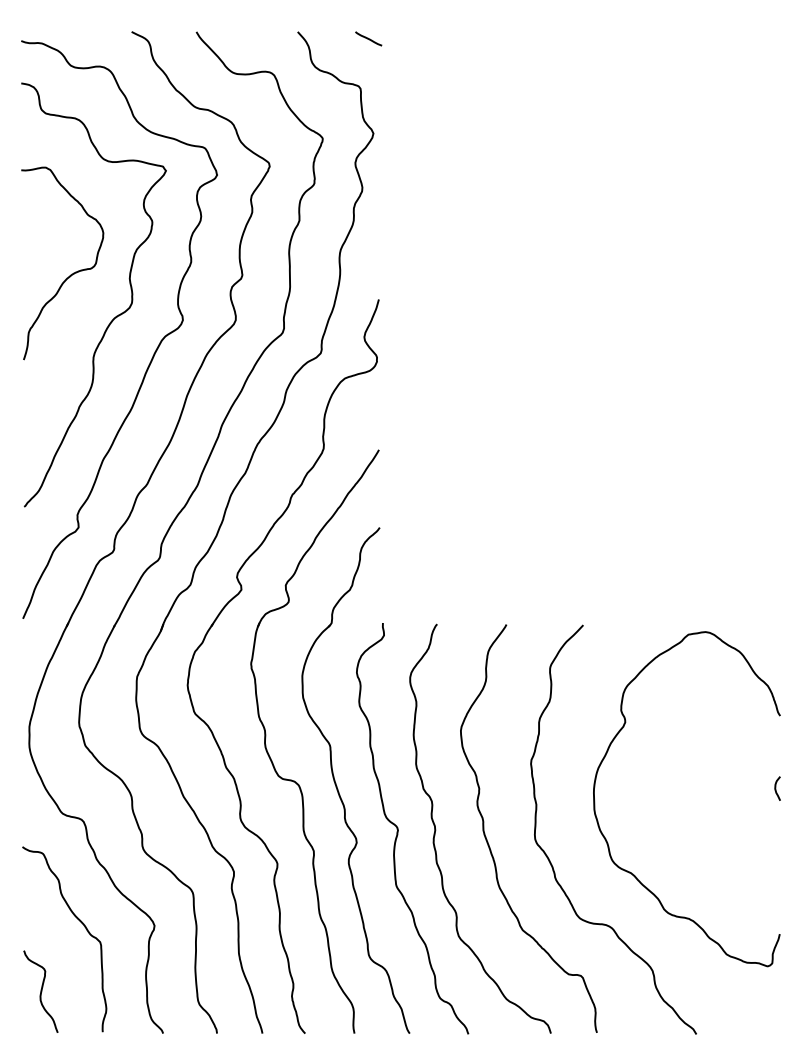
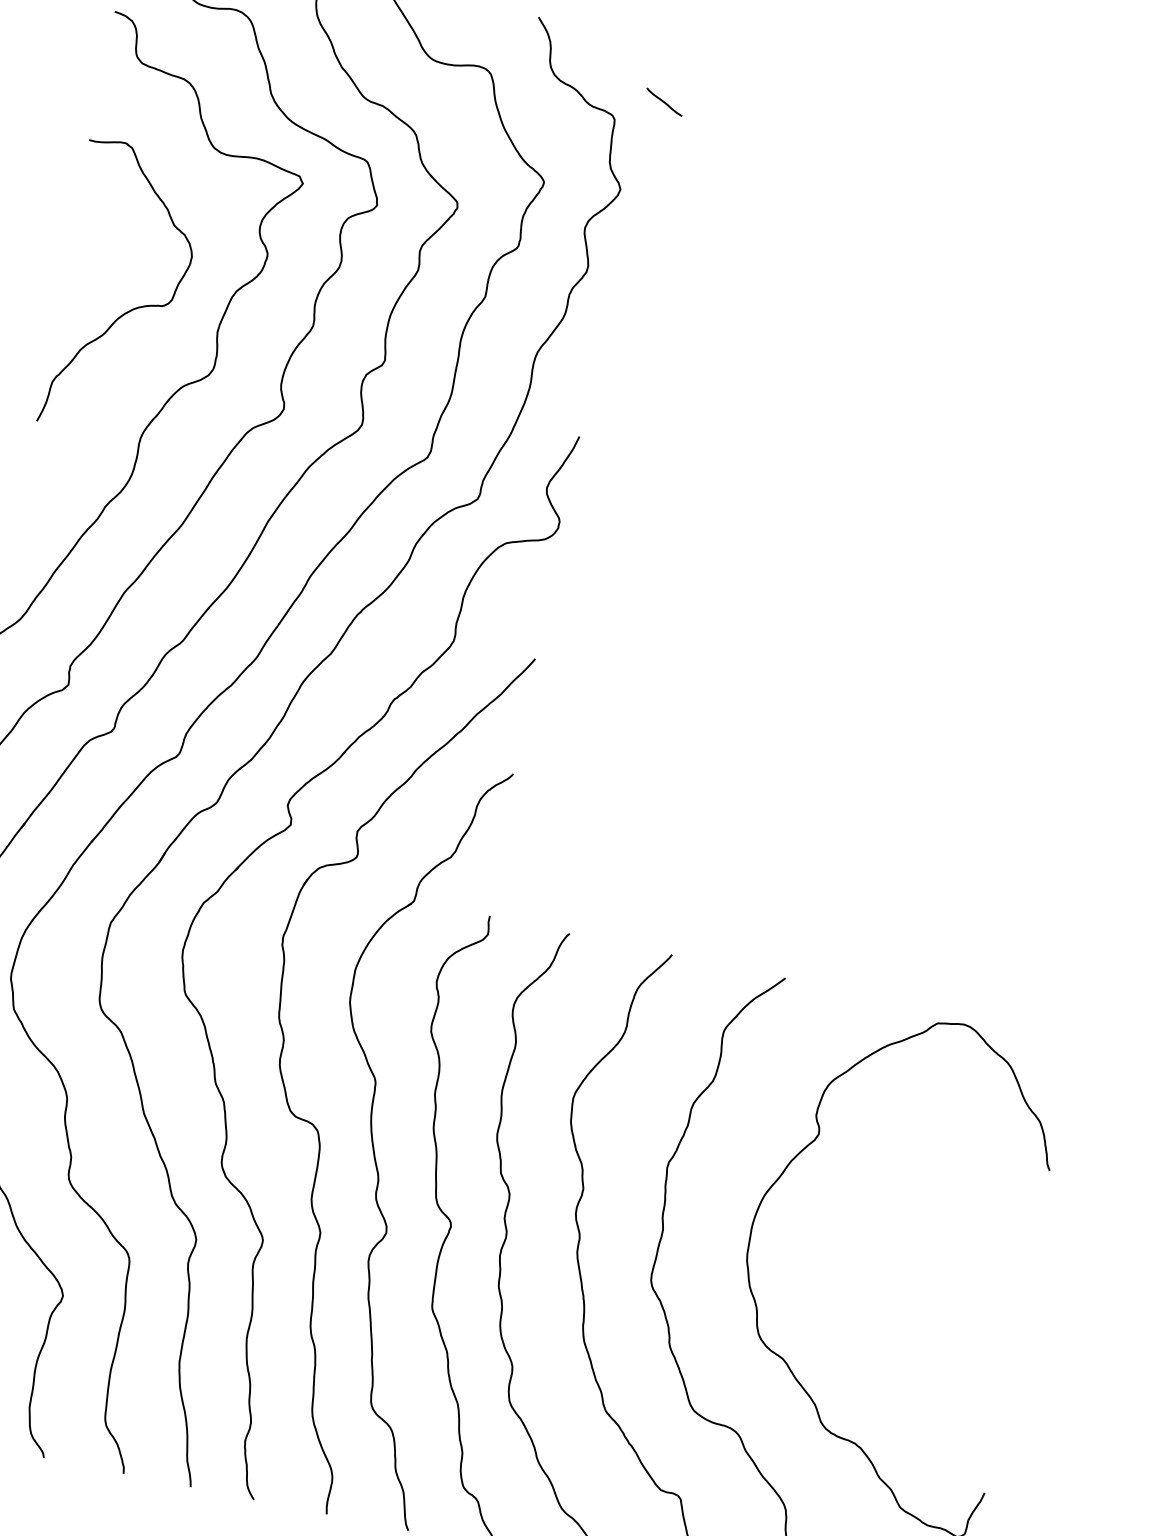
line: (368, 38) -> (664, 101), moved
curve: (776, 788) -> (1022, 1276), removed

